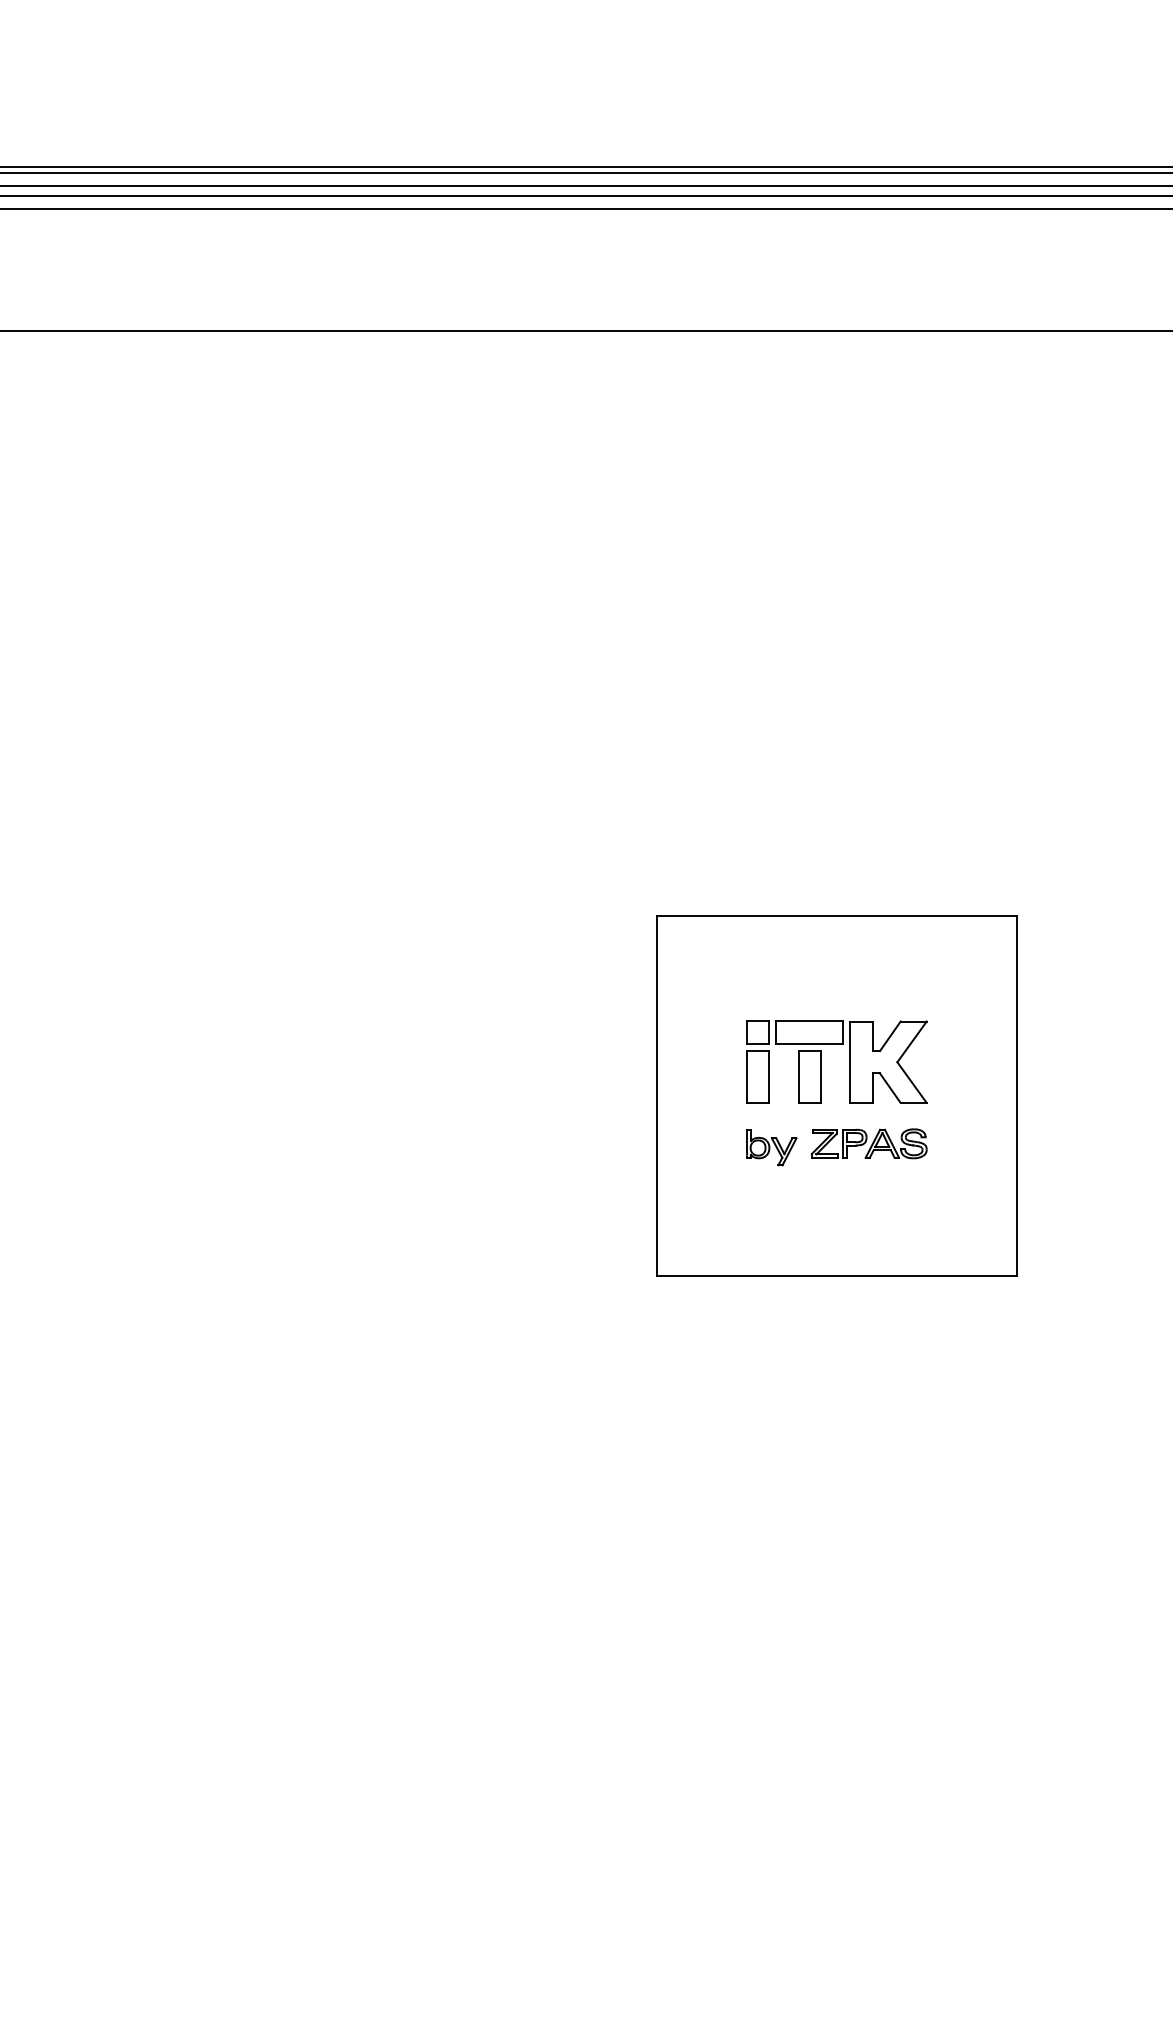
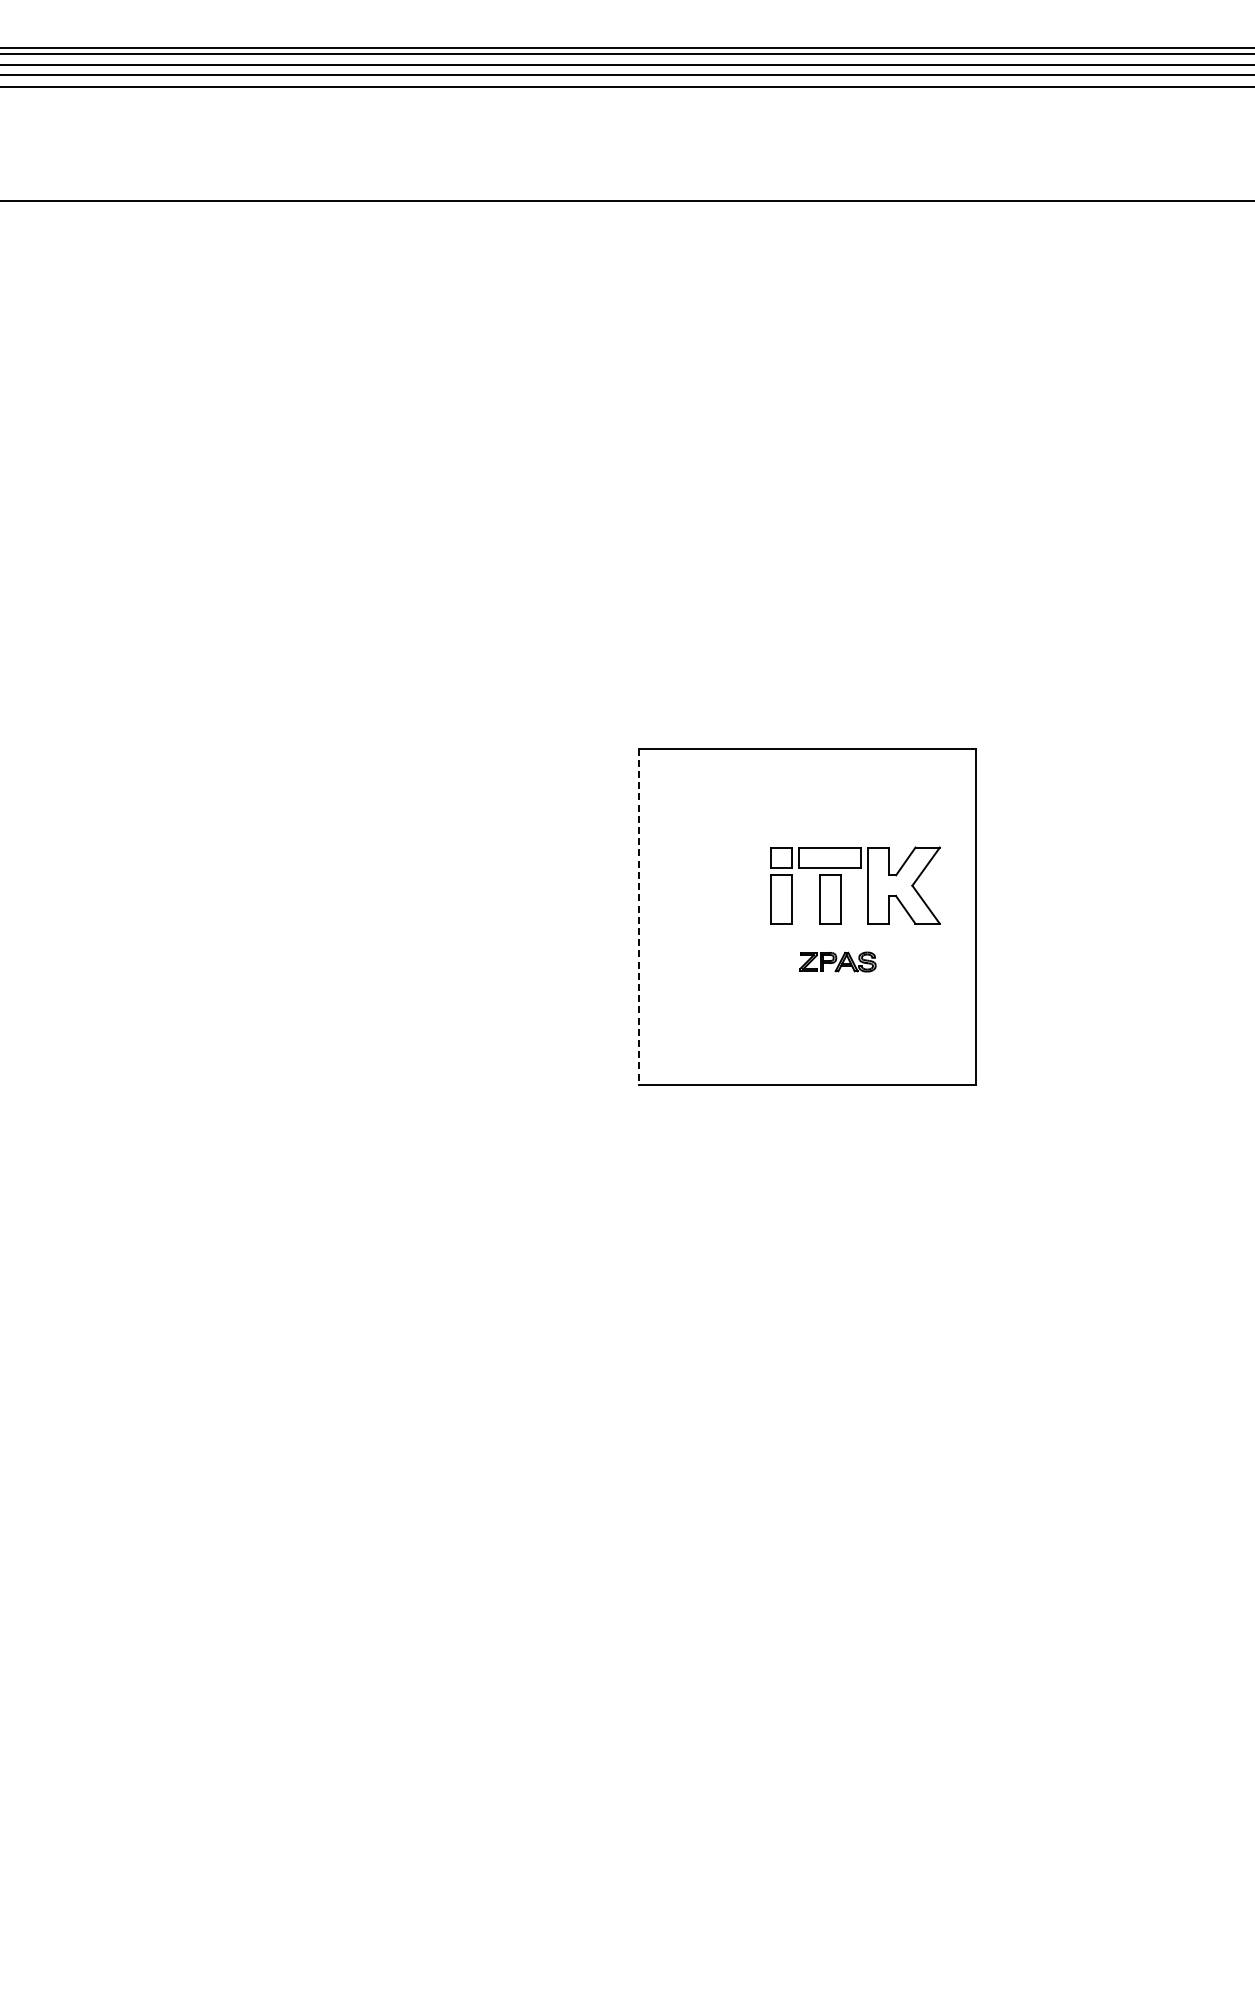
part: (849, 1062) -> (867, 885), moved
line: (657, 1096) -> (639, 917), solid -> dashed
part: (868, 1143) -> (837, 961), size x0.7
part: (771, 1147) -> (746, 965), removed

